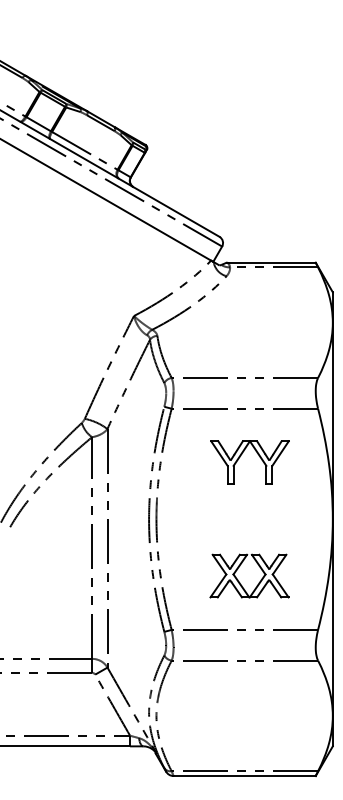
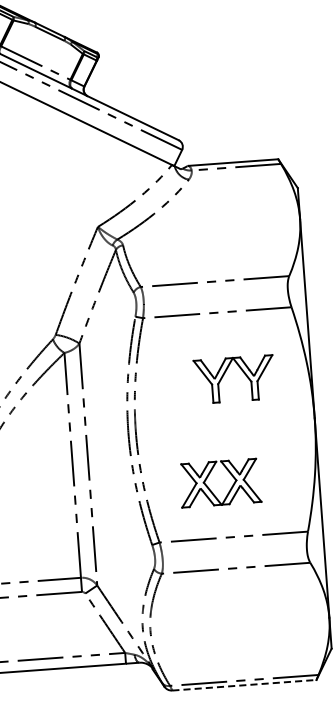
part: (240, 457) -> (224, 375), moved
part: (240, 582) -> (211, 490), moved
line: (245, 776) -> (245, 685), solid -> dashed

